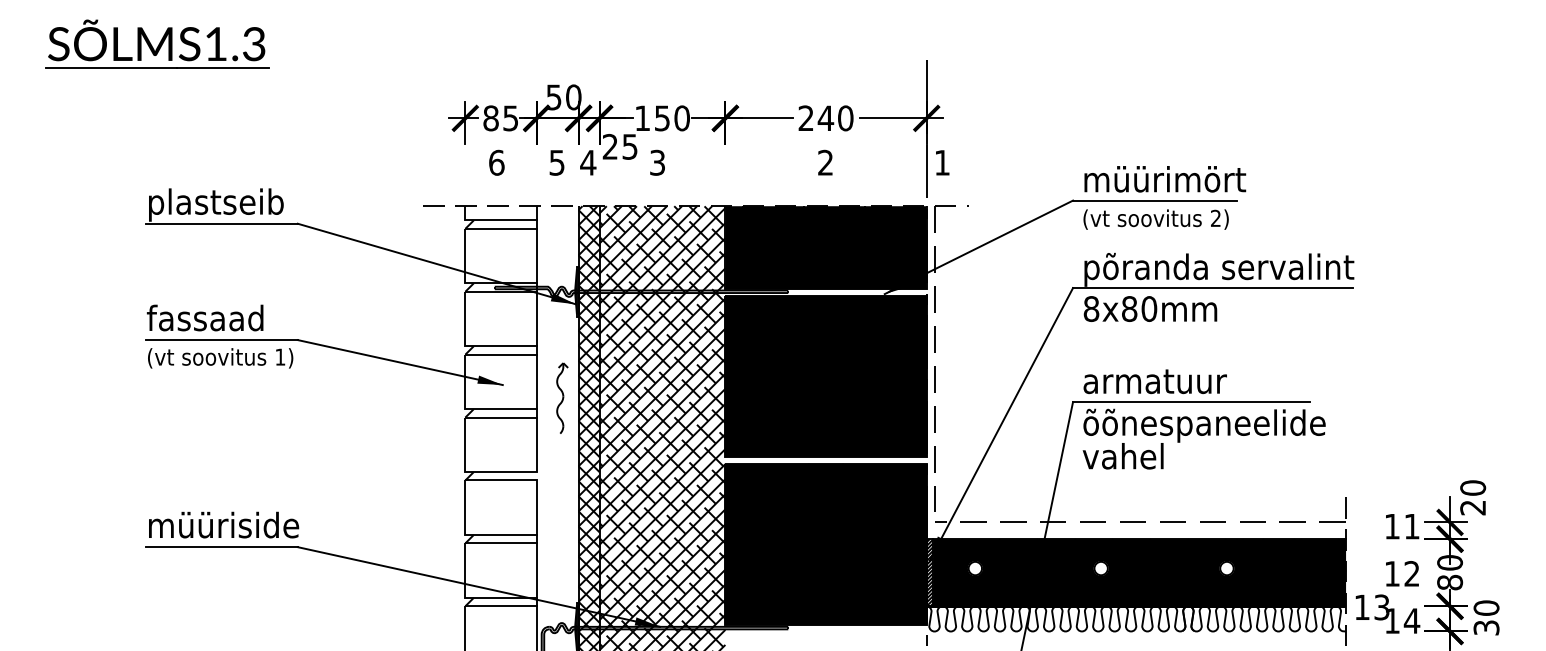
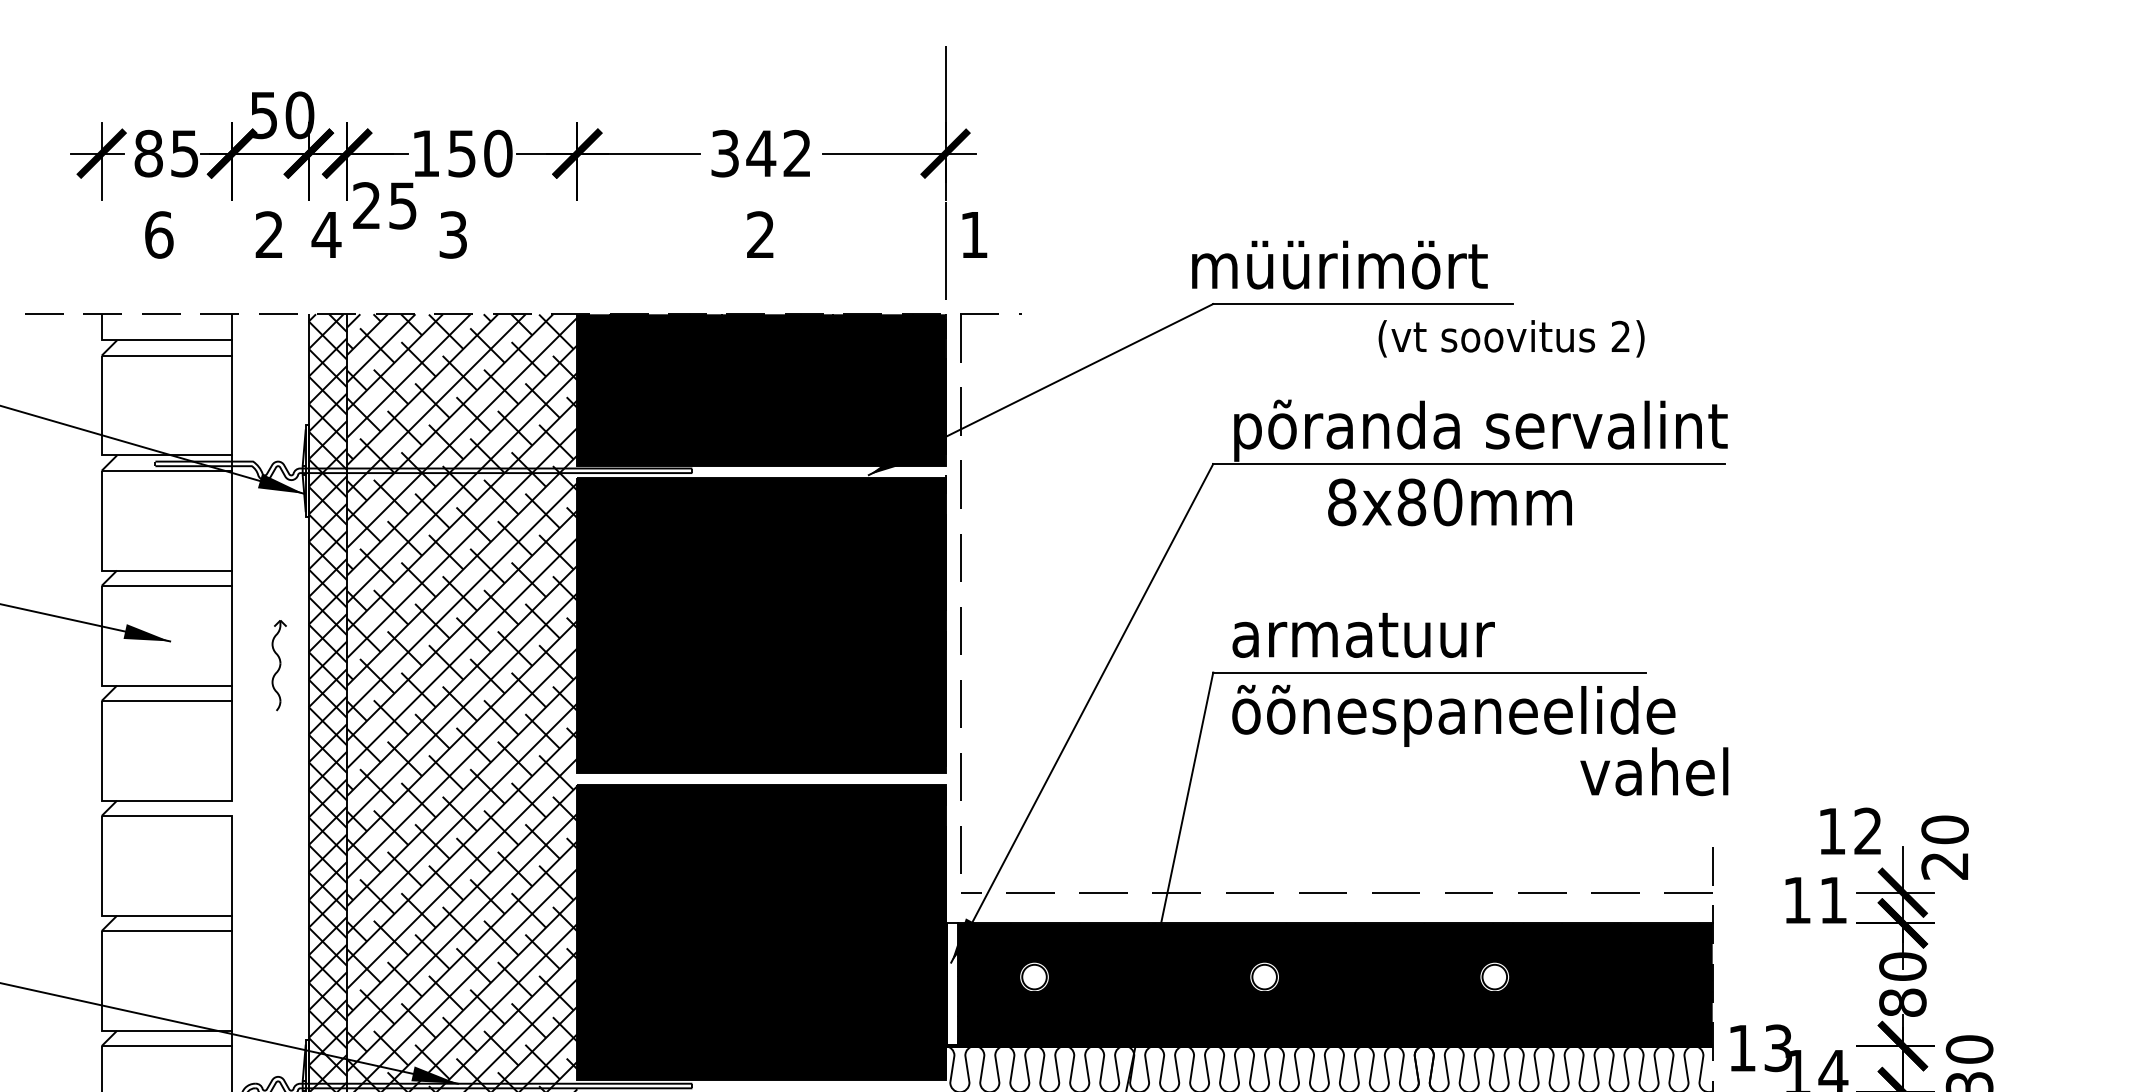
text: (825, 118) -> (760, 153), 240 -> 342
text: (556, 162) -> (268, 234), 5 -> 2
text: (1165, 179) -> (1340, 265), moved
text: (1155, 219) -> (1510, 338), moved
text: (1150, 308) -> (1450, 501), moved
part: (562, 397) -> (279, 664), size x0.7
text: (1122, 456) -> (1653, 772), moved
hatch: (929, 572) -> (950, 984), removed
text: (1402, 573) -> (1850, 830), moved

